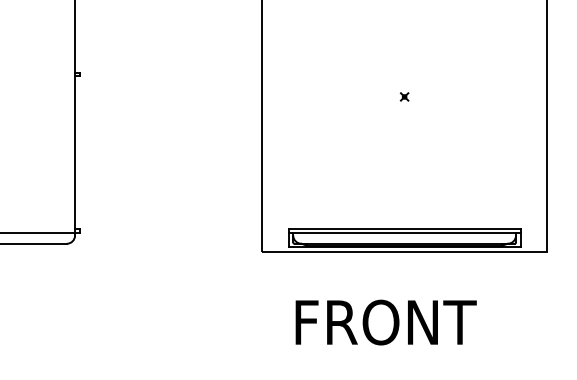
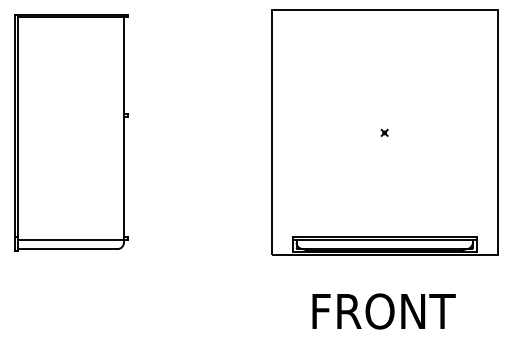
text: (385, 322) -> (383, 311), moved

